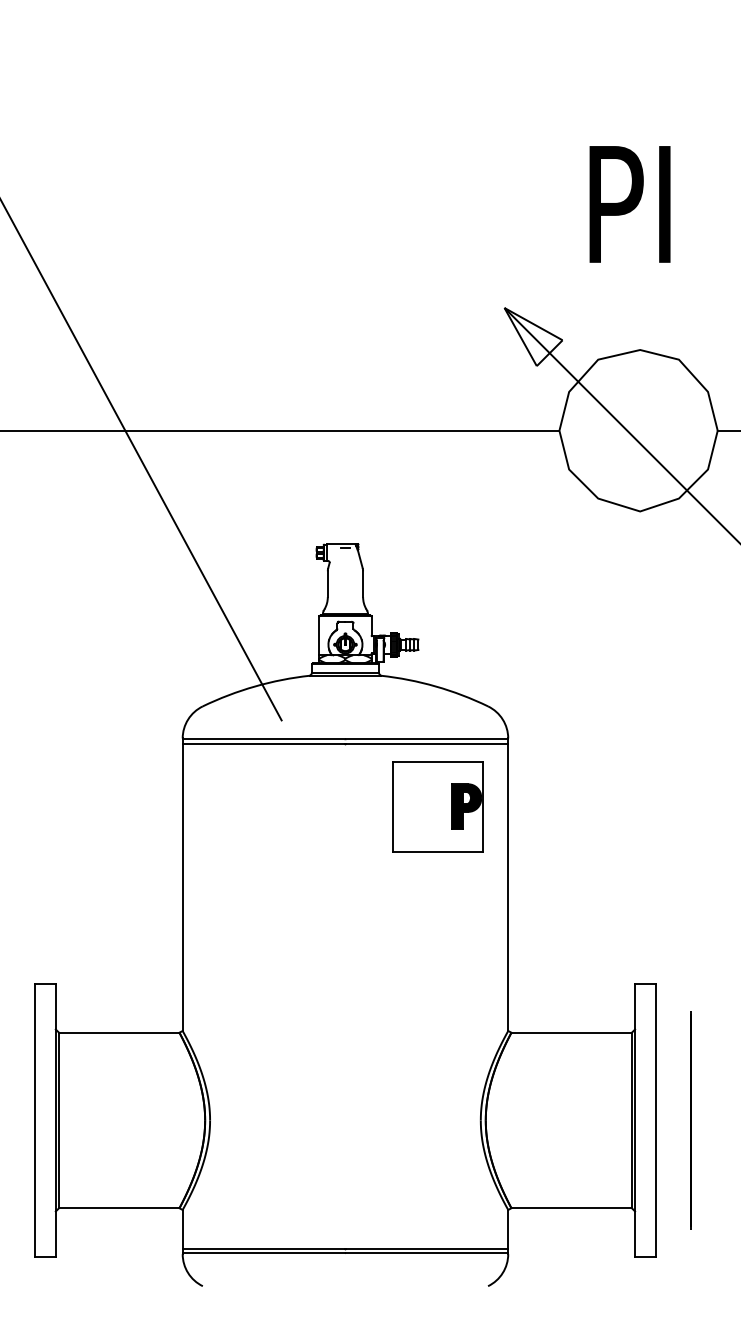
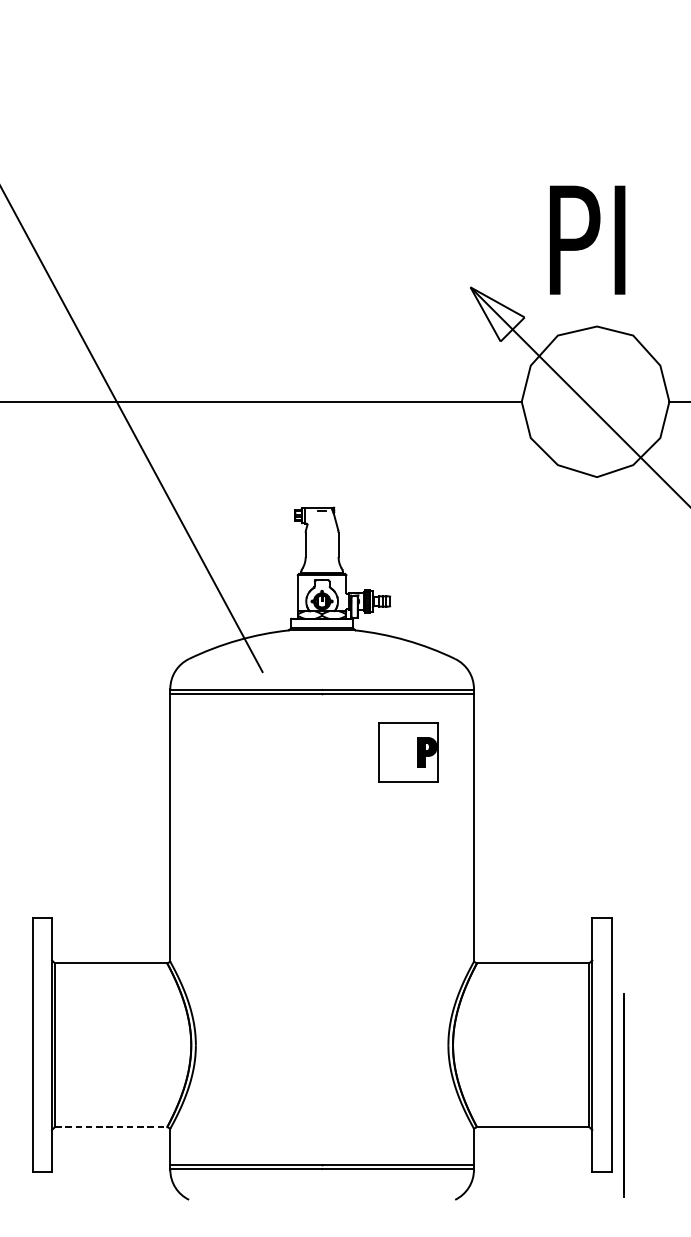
text: (629, 204) -> (587, 240), moved
part: (437, 806) -> (407, 752), size x0.7
line: (690, 1120) -> (623, 1095), moved
line: (119, 1208) -> (111, 1127), solid -> dashed

